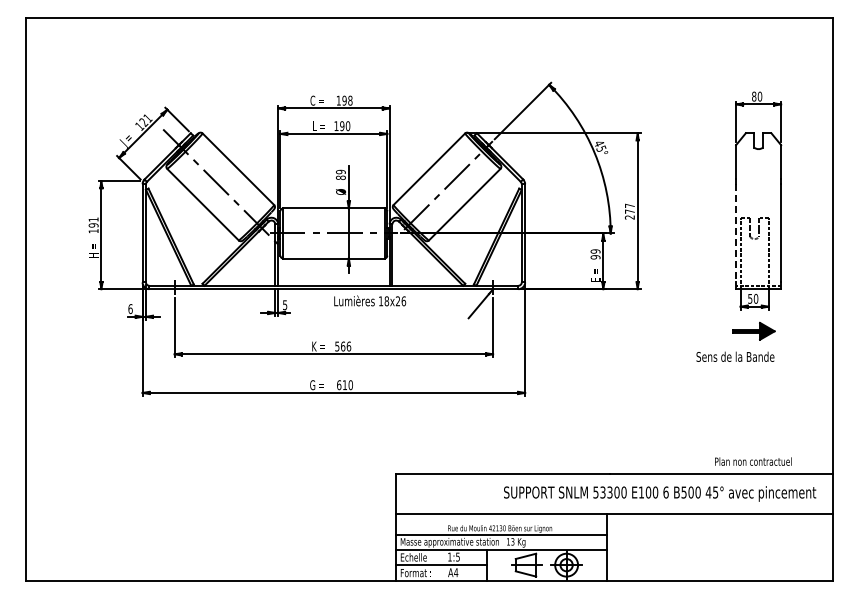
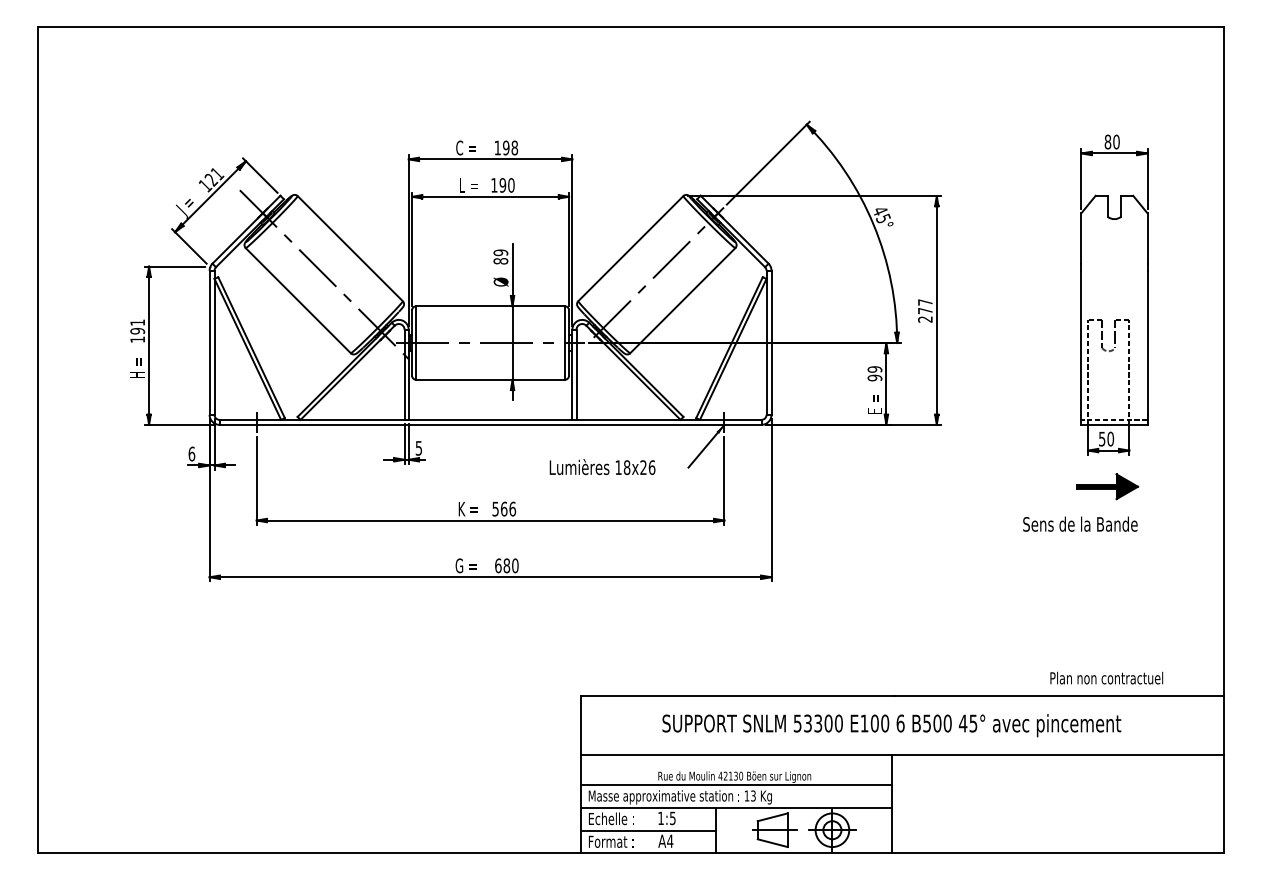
line: (736, 233) -> (1081, 343), dashed -> solid
text: (370, 300) -> (603, 466), moved
text: (344, 385) -> (506, 566), 610 -> 680
text: (660, 493) -> (892, 724), moved

